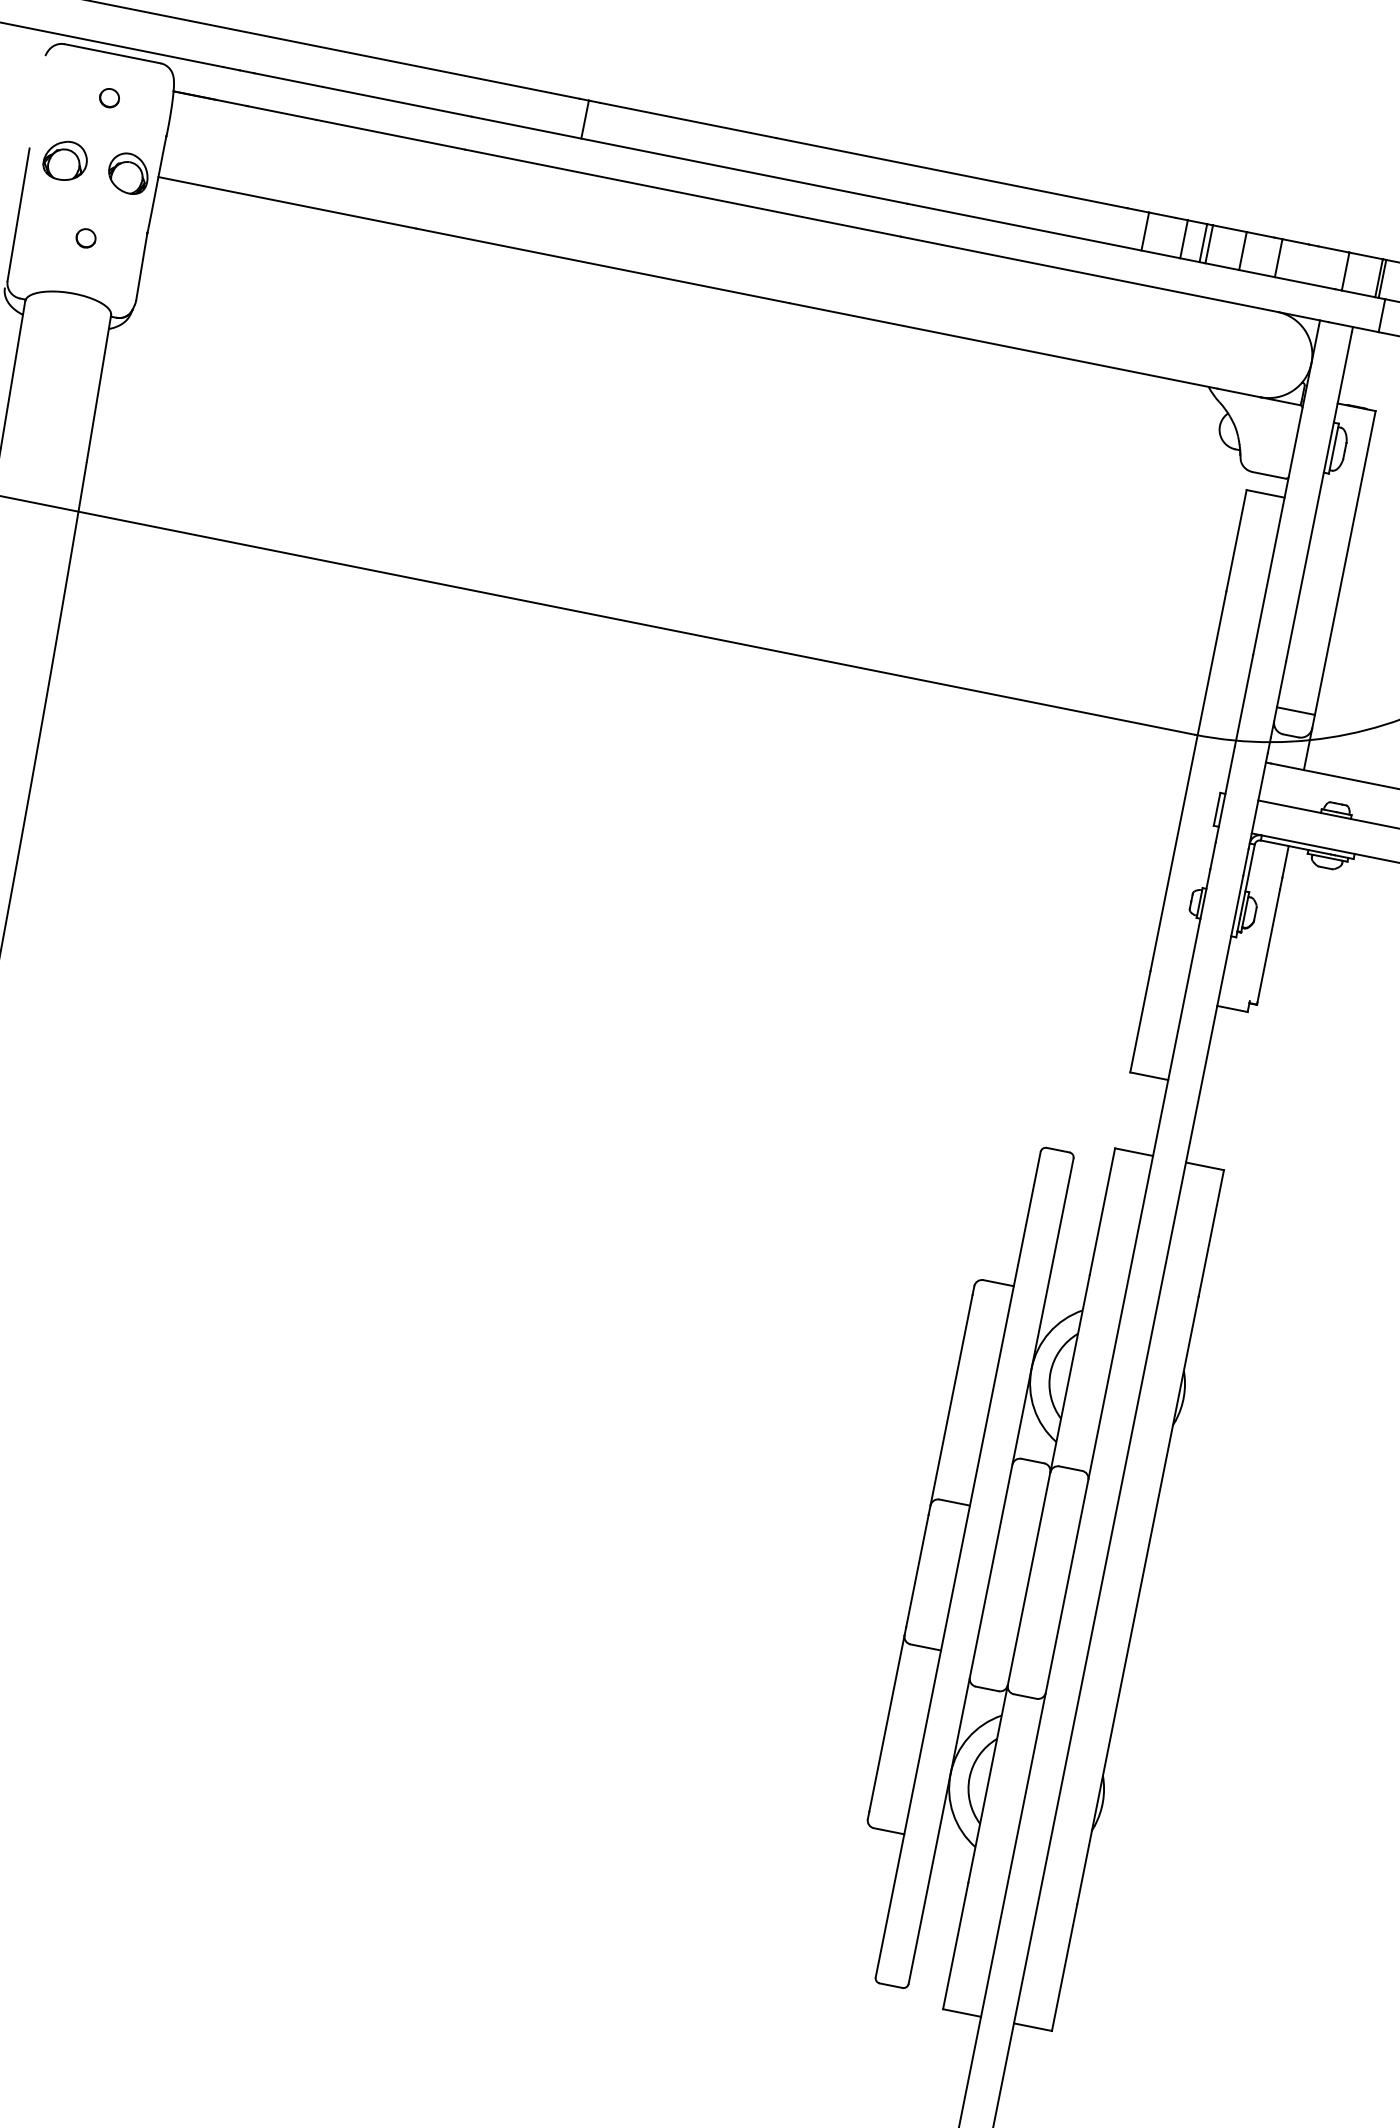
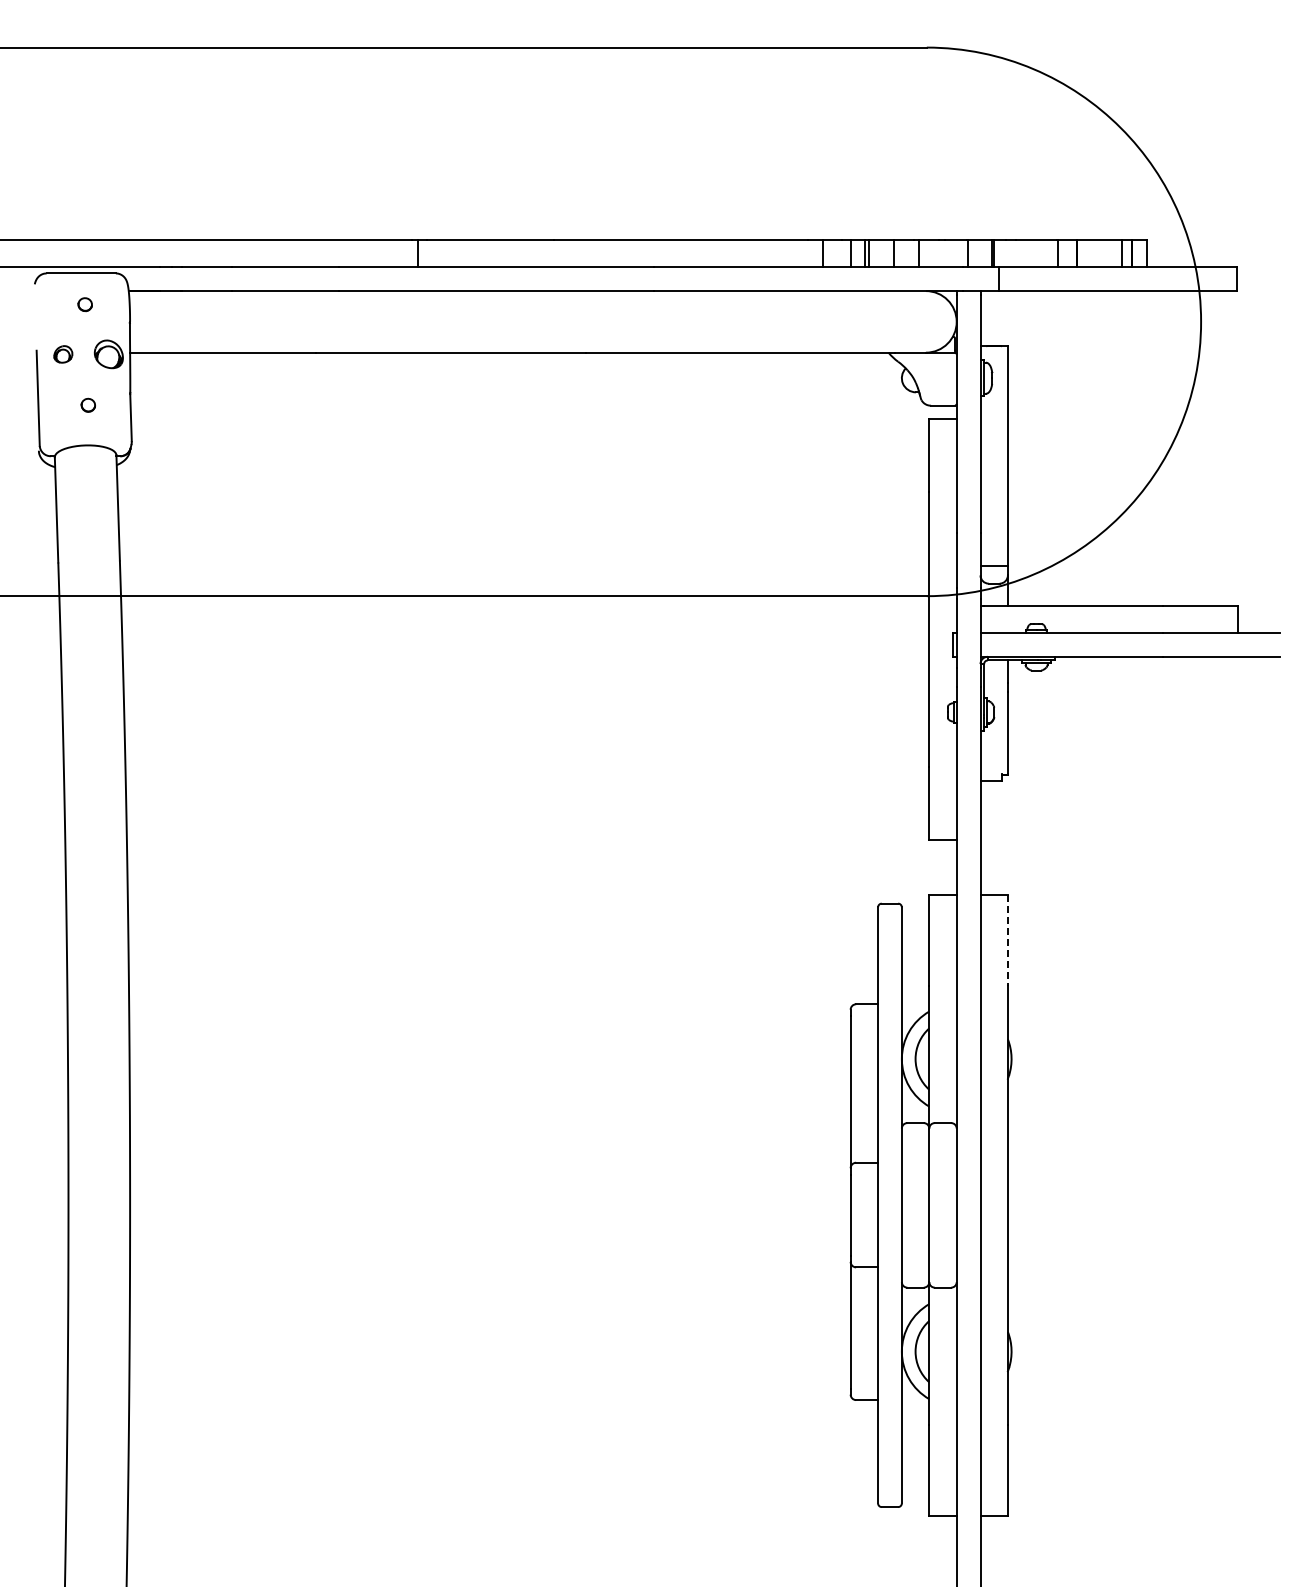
part: (65, 161) -> (63, 354), size x0.6
line: (1210, 1233) -> (1007, 940), solid -> dashed

